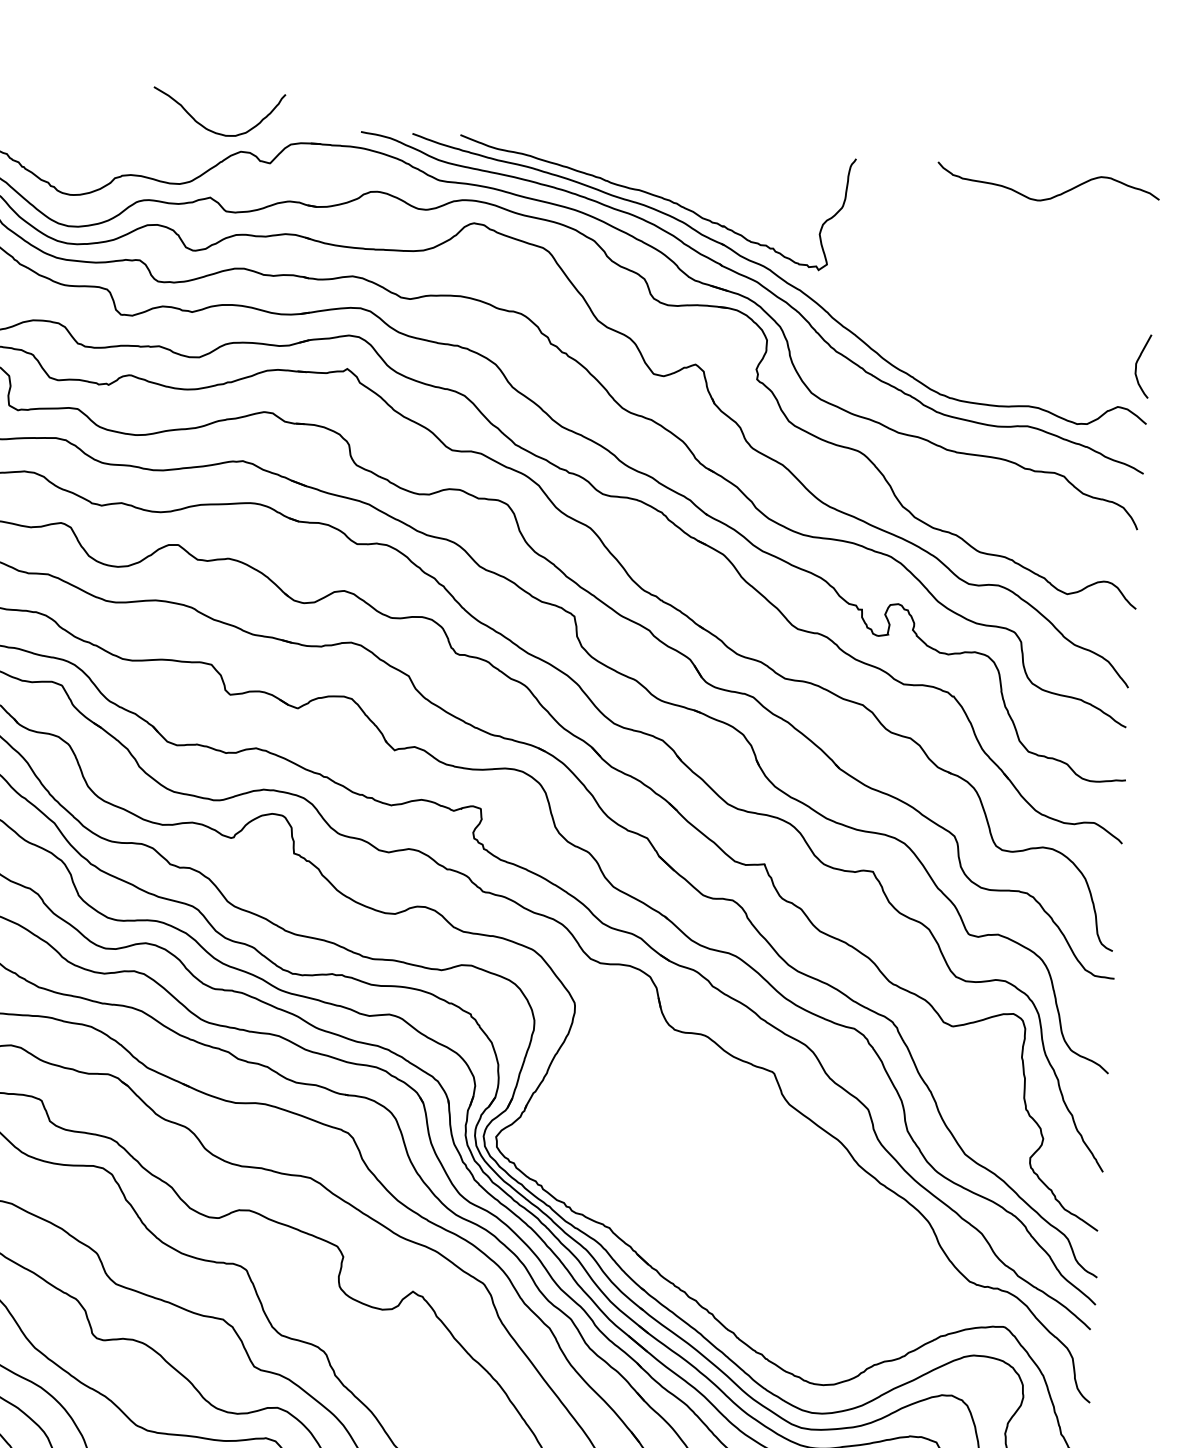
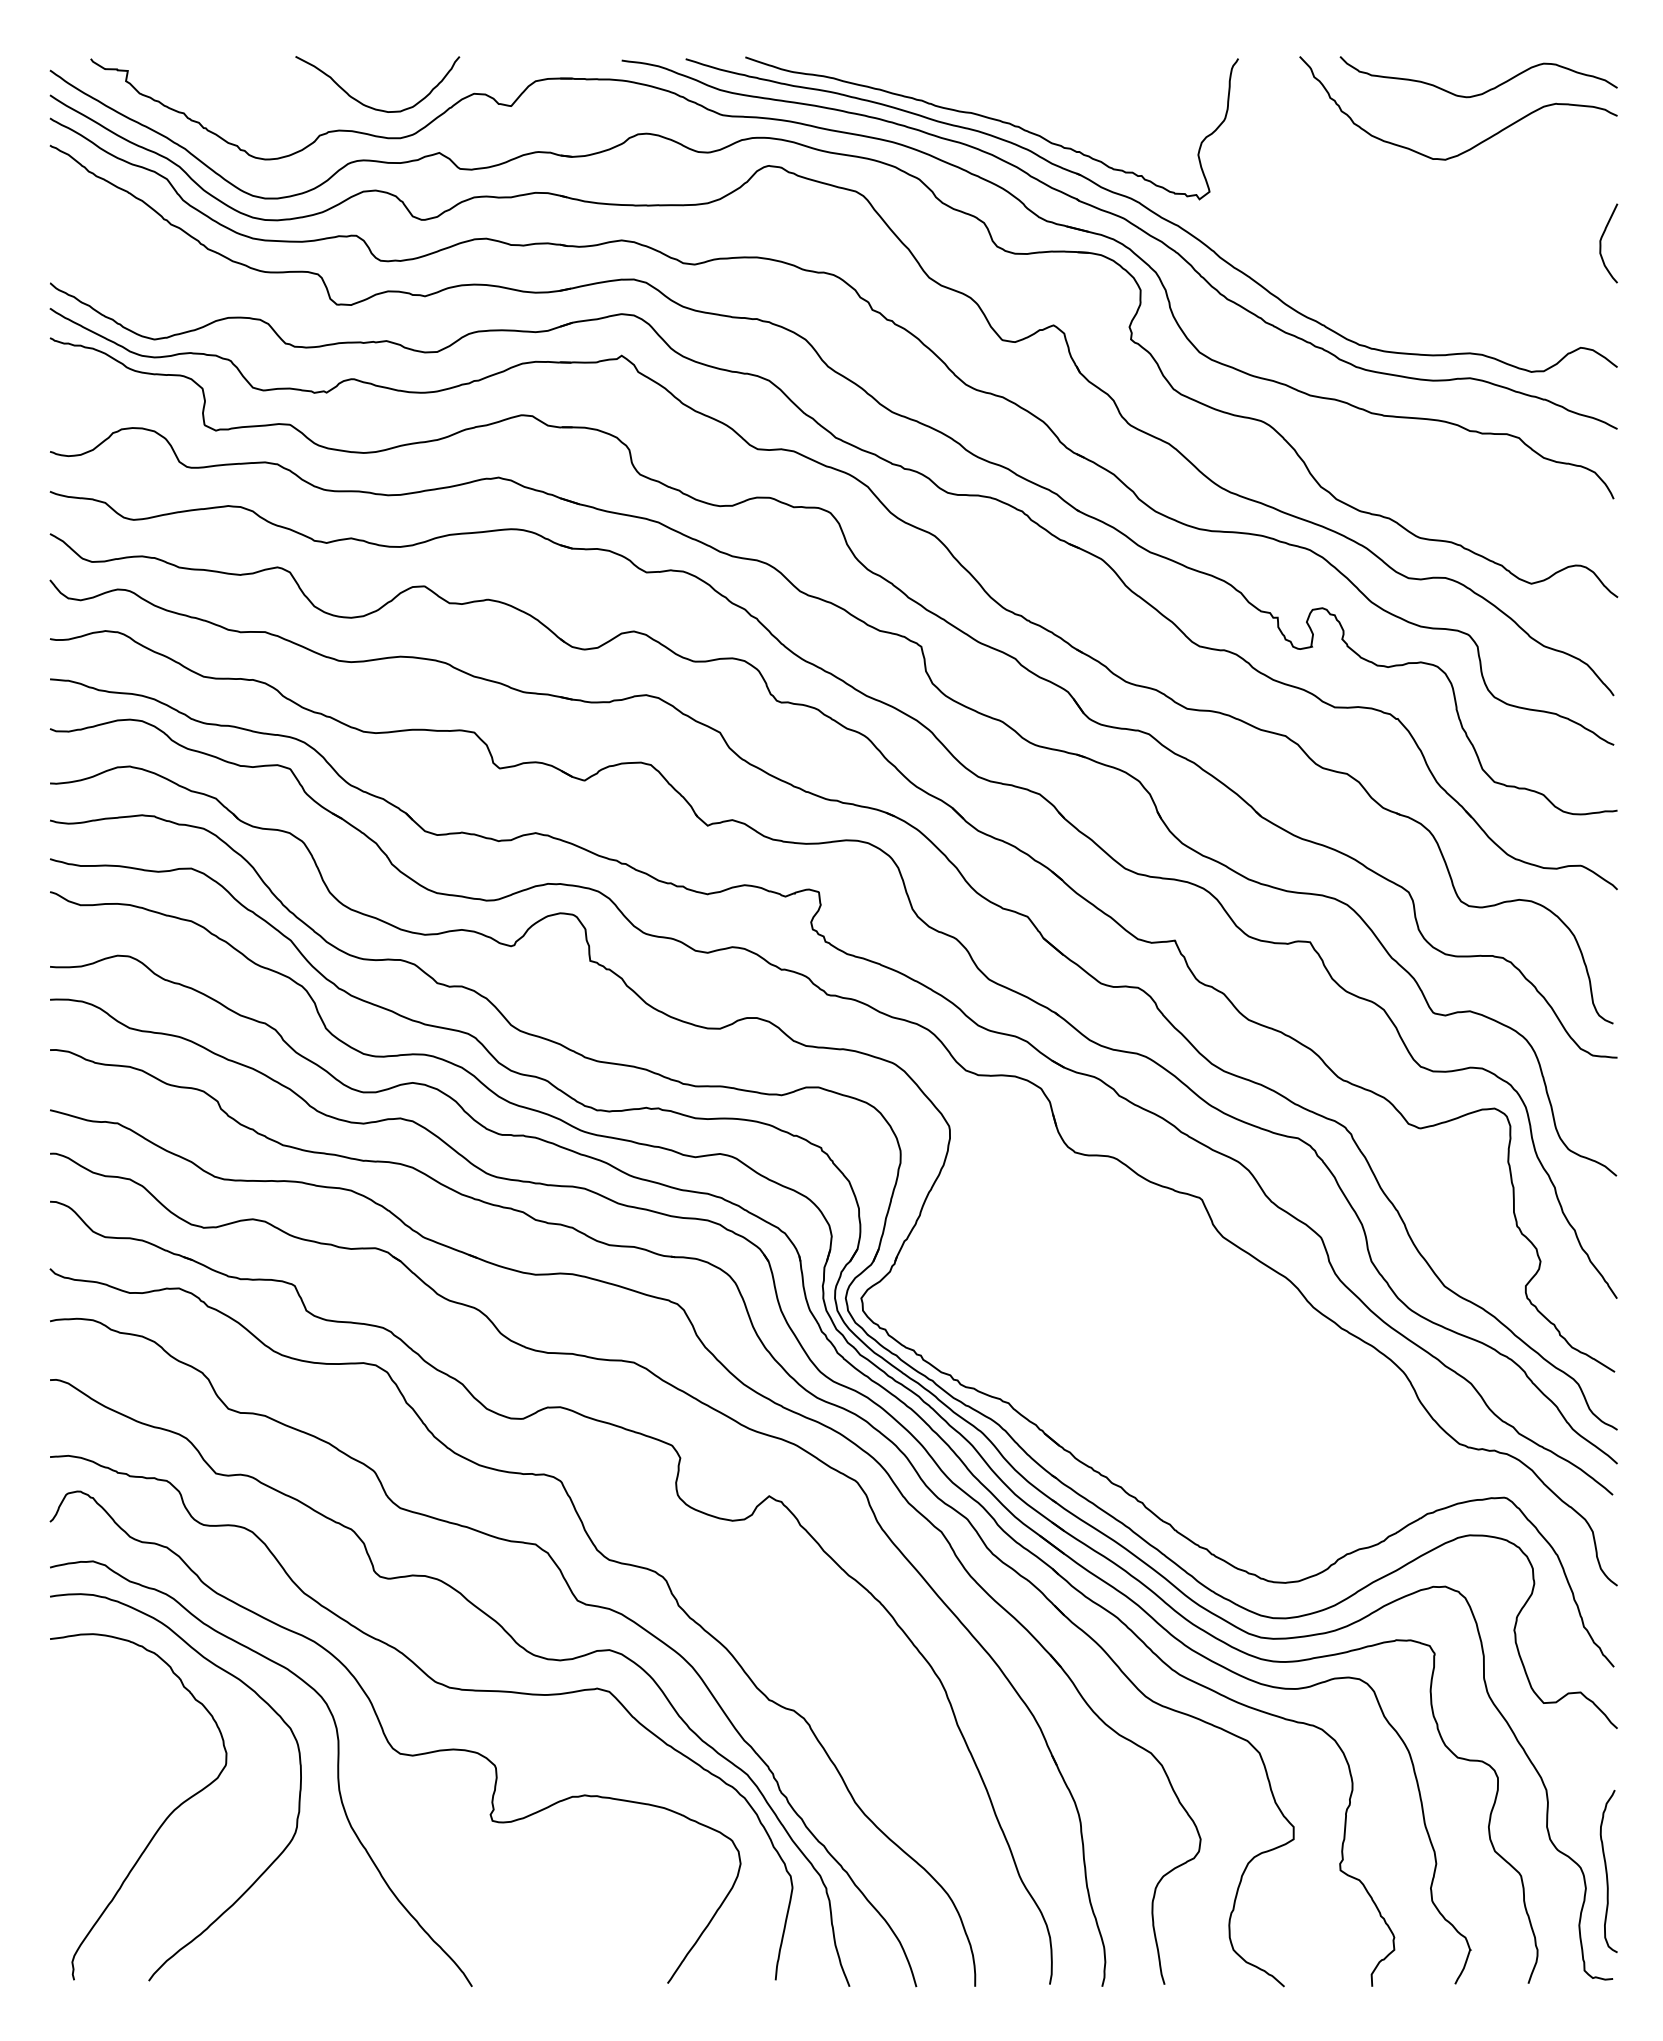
curve: (210, 129) -> (368, 105), moved
curve: (1044, 238) -> (1477, 143), added
curve: (1136, 365) -> (1601, 243), moved

